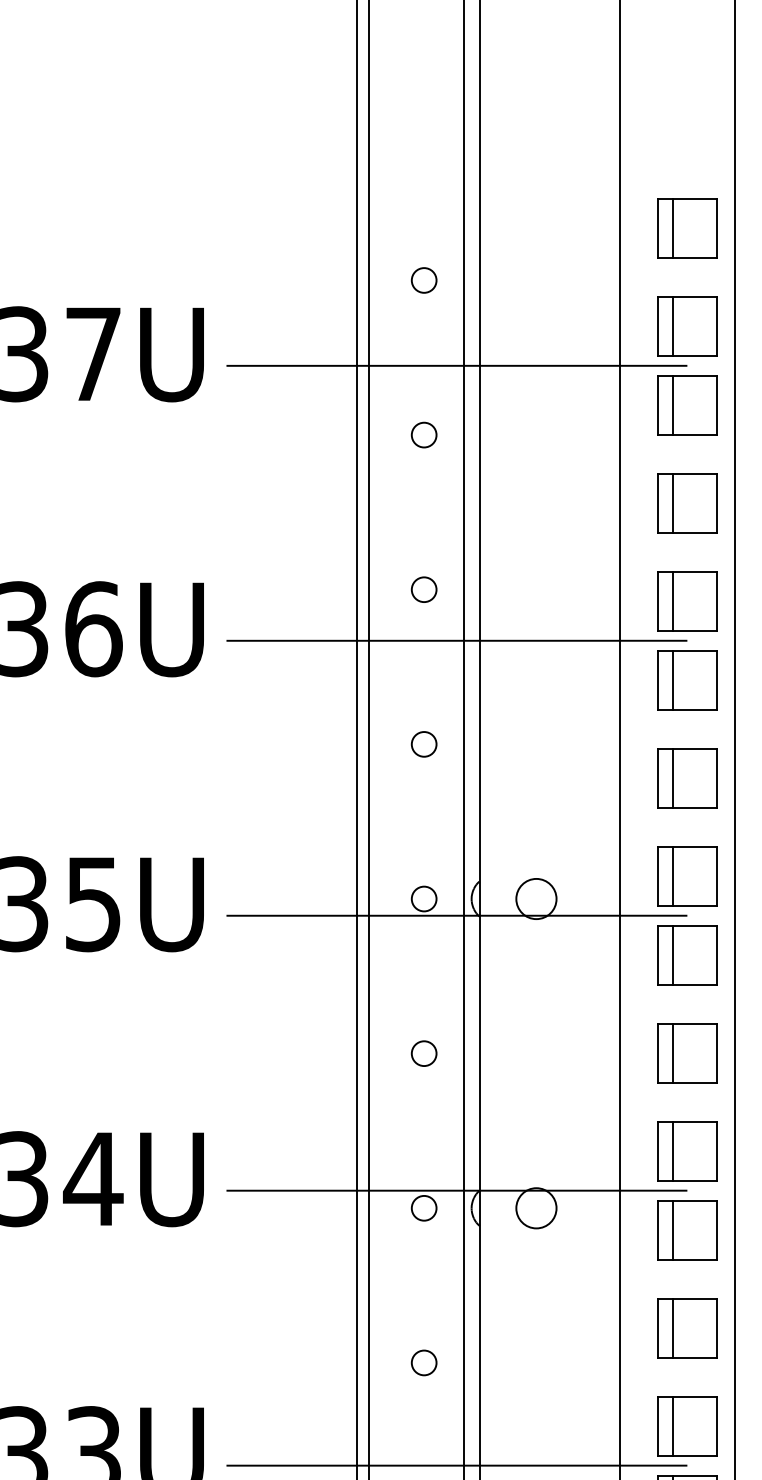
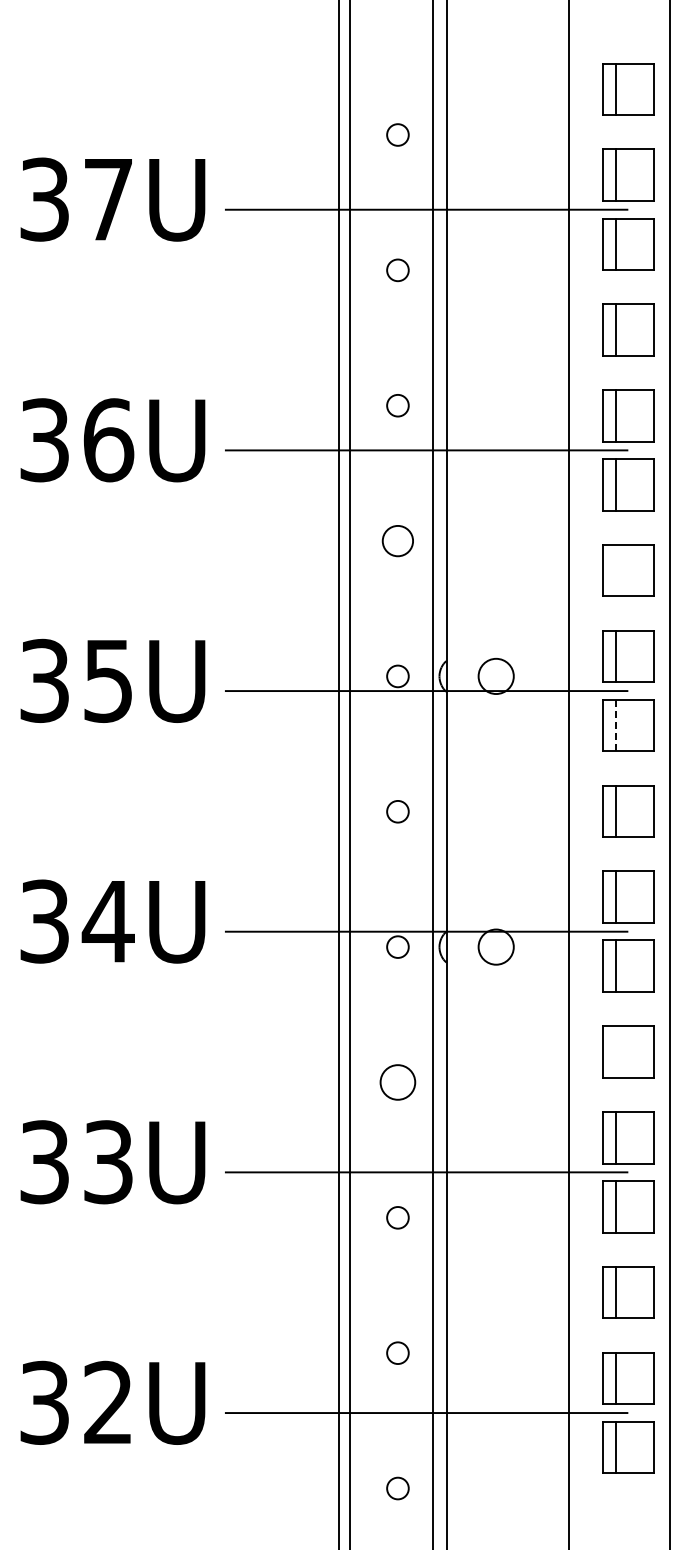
circle: (423, 743) -> (397, 540), size x1.4
line: (673, 778) -> (616, 570), removed
line: (673, 955) -> (616, 725), solid -> dashed
line: (673, 1327) -> (616, 1051), removed
circle: (423, 1362) -> (397, 1082), size x1.6

